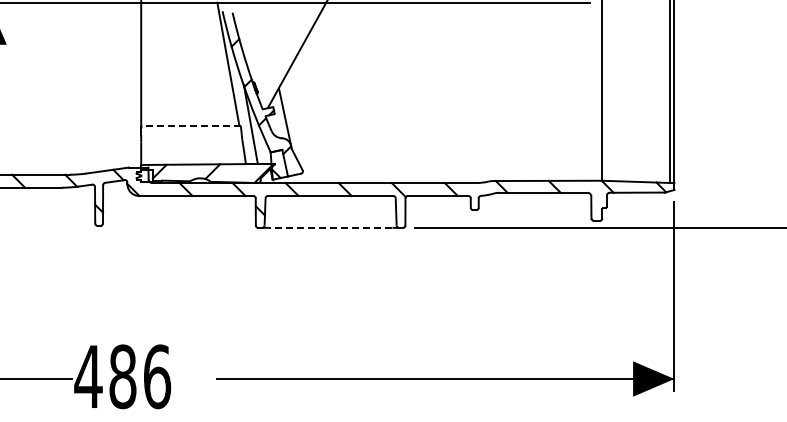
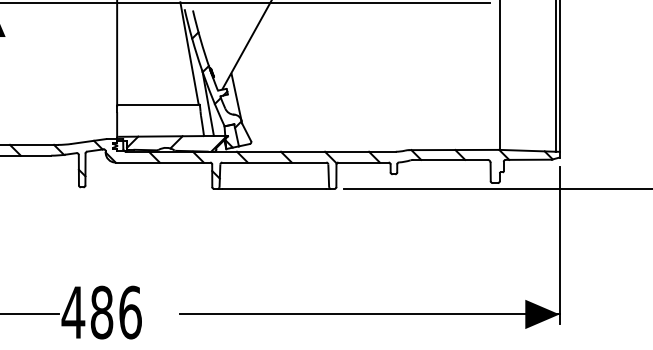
line: (191, 126) -> (158, 104), dashed -> solid
line: (330, 227) -> (274, 188), dashed -> solid

